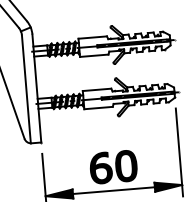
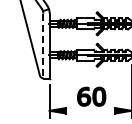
line: (26, 90) -> (43, 46), solid -> dashed
line: (113, 190) -> (90, 110), removed

